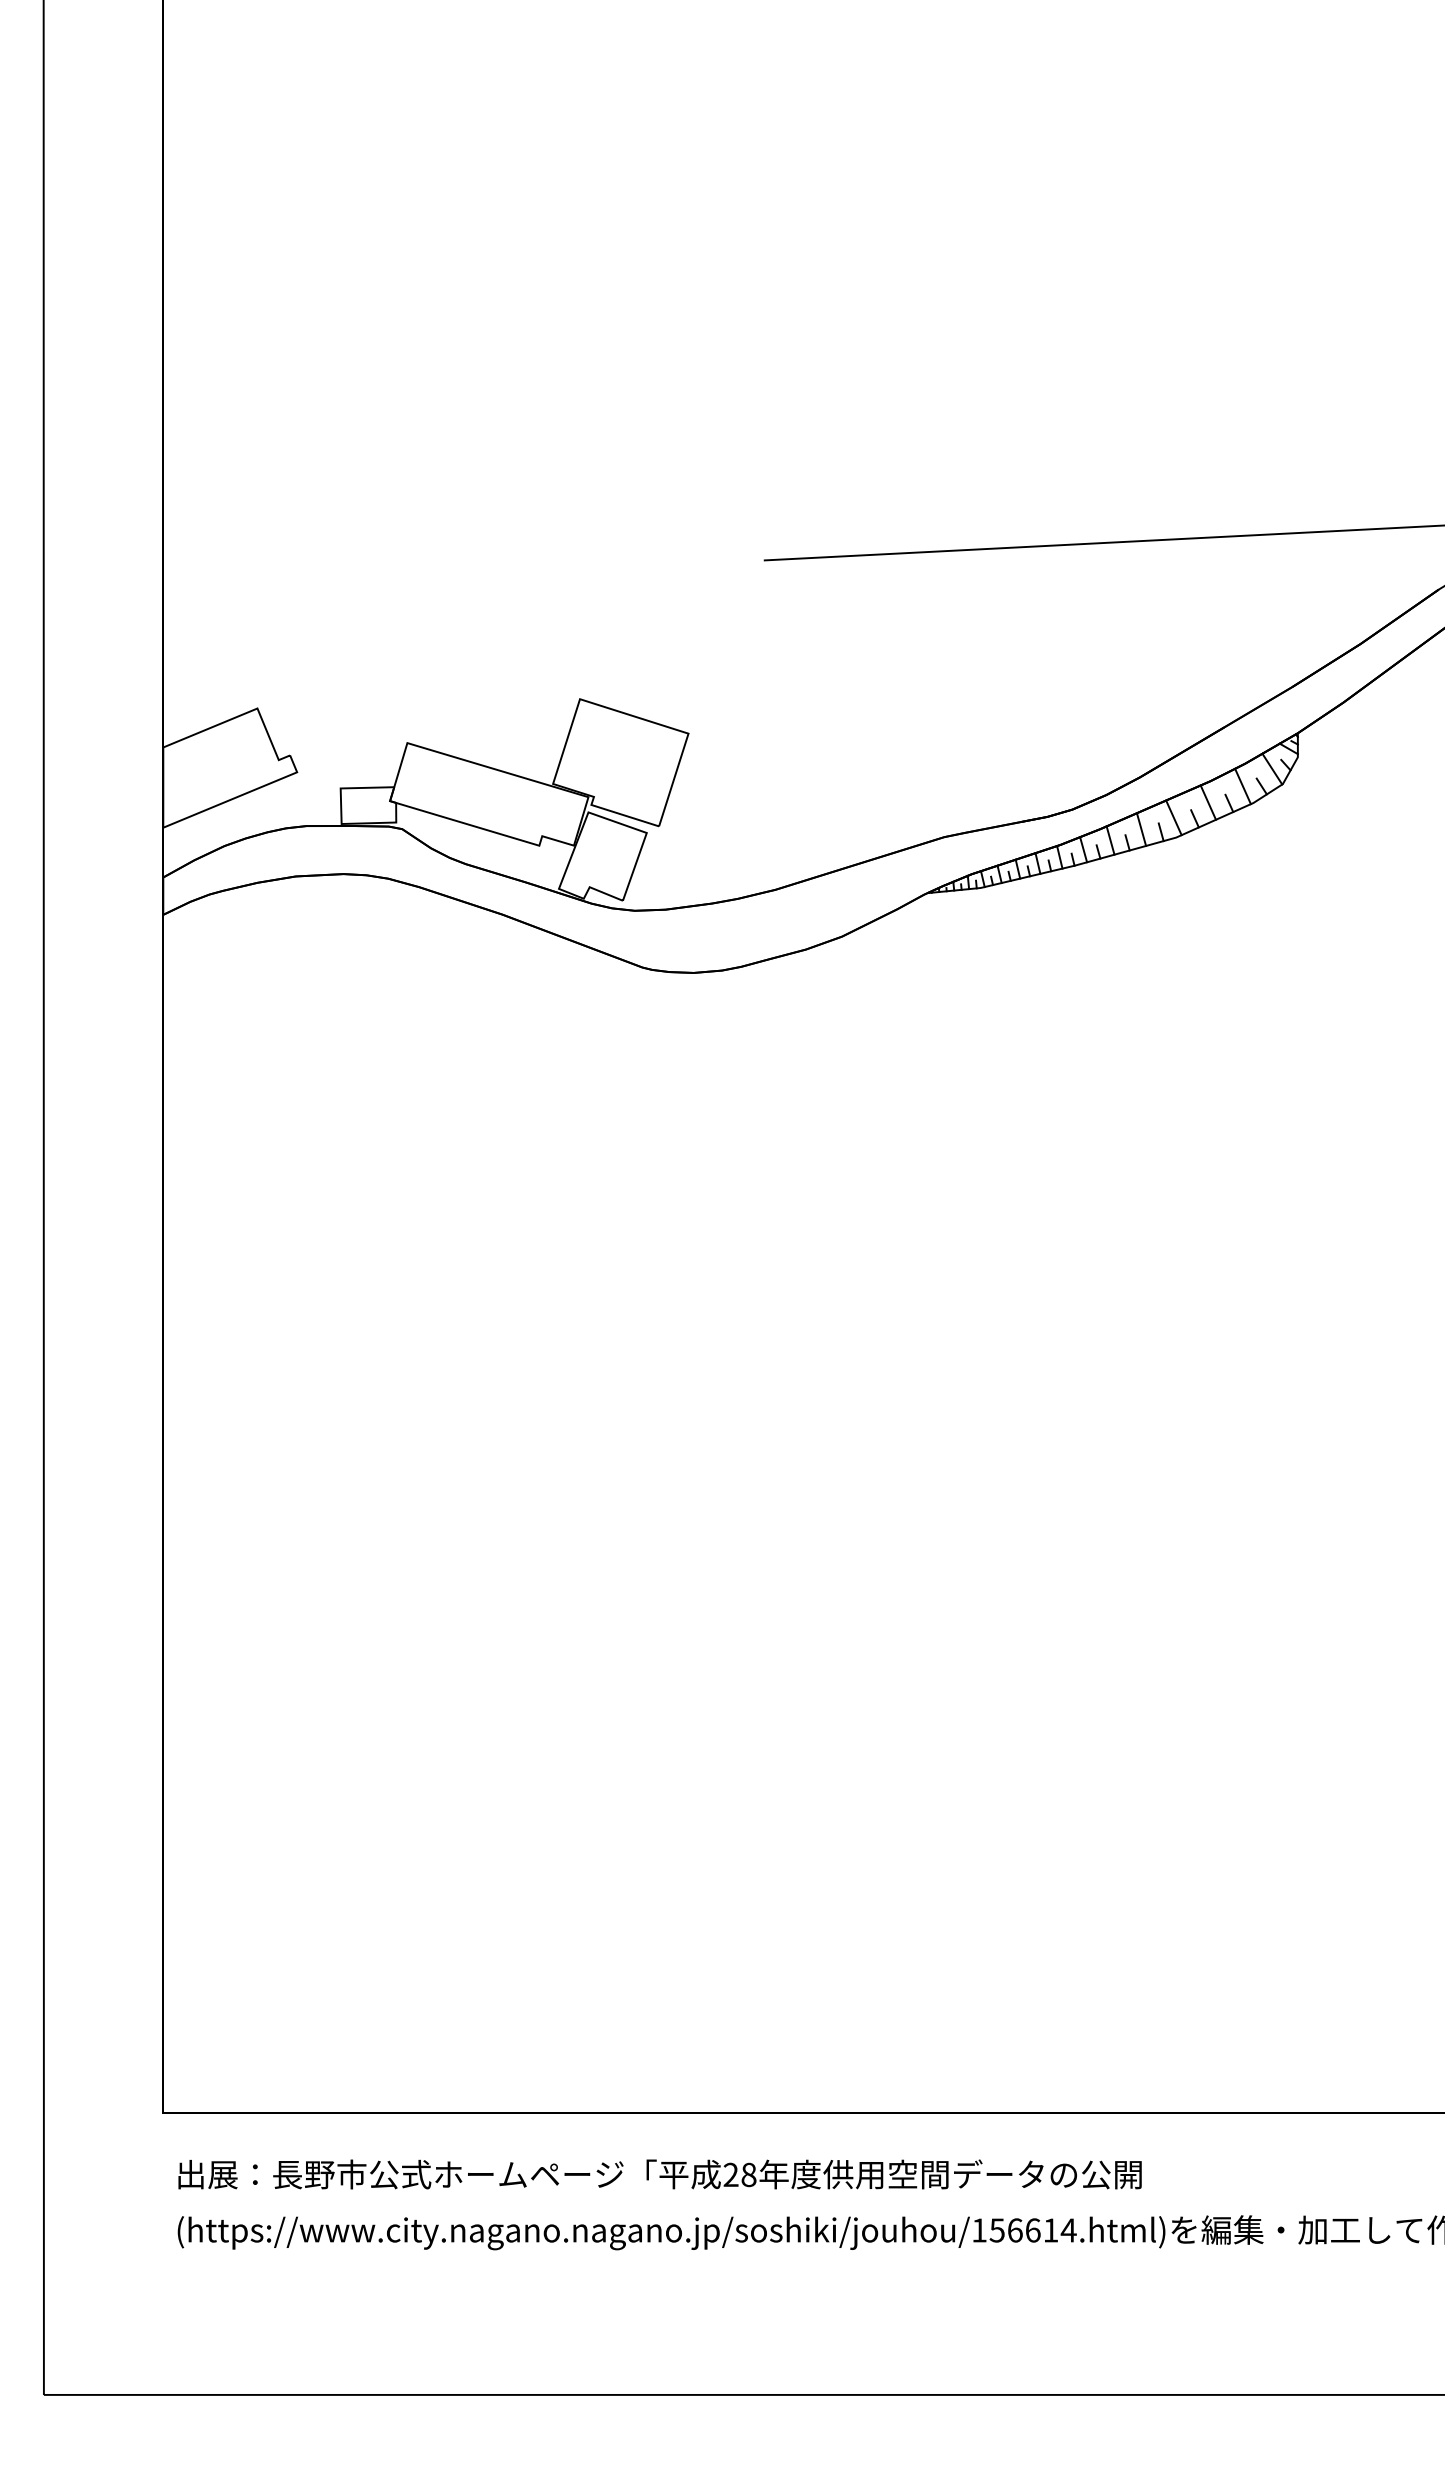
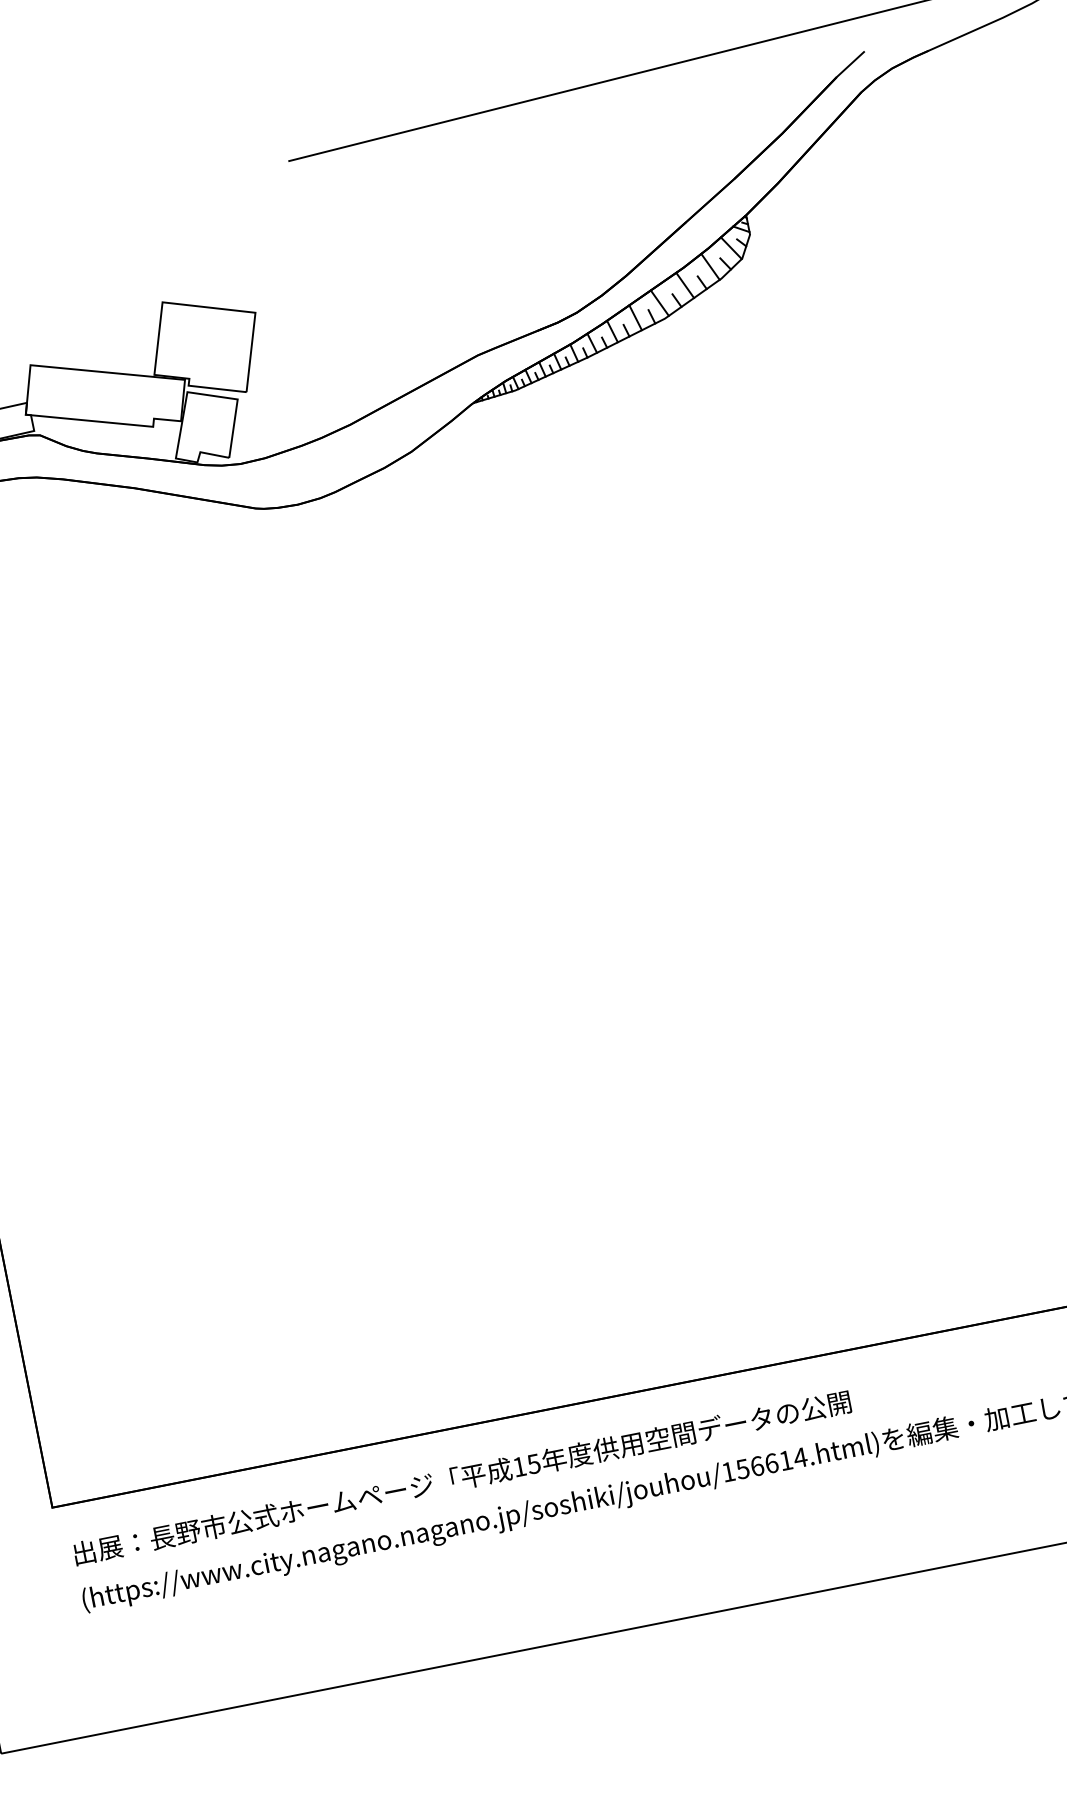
text: (739, 2174) -> (526, 1465), 28 -> 15

